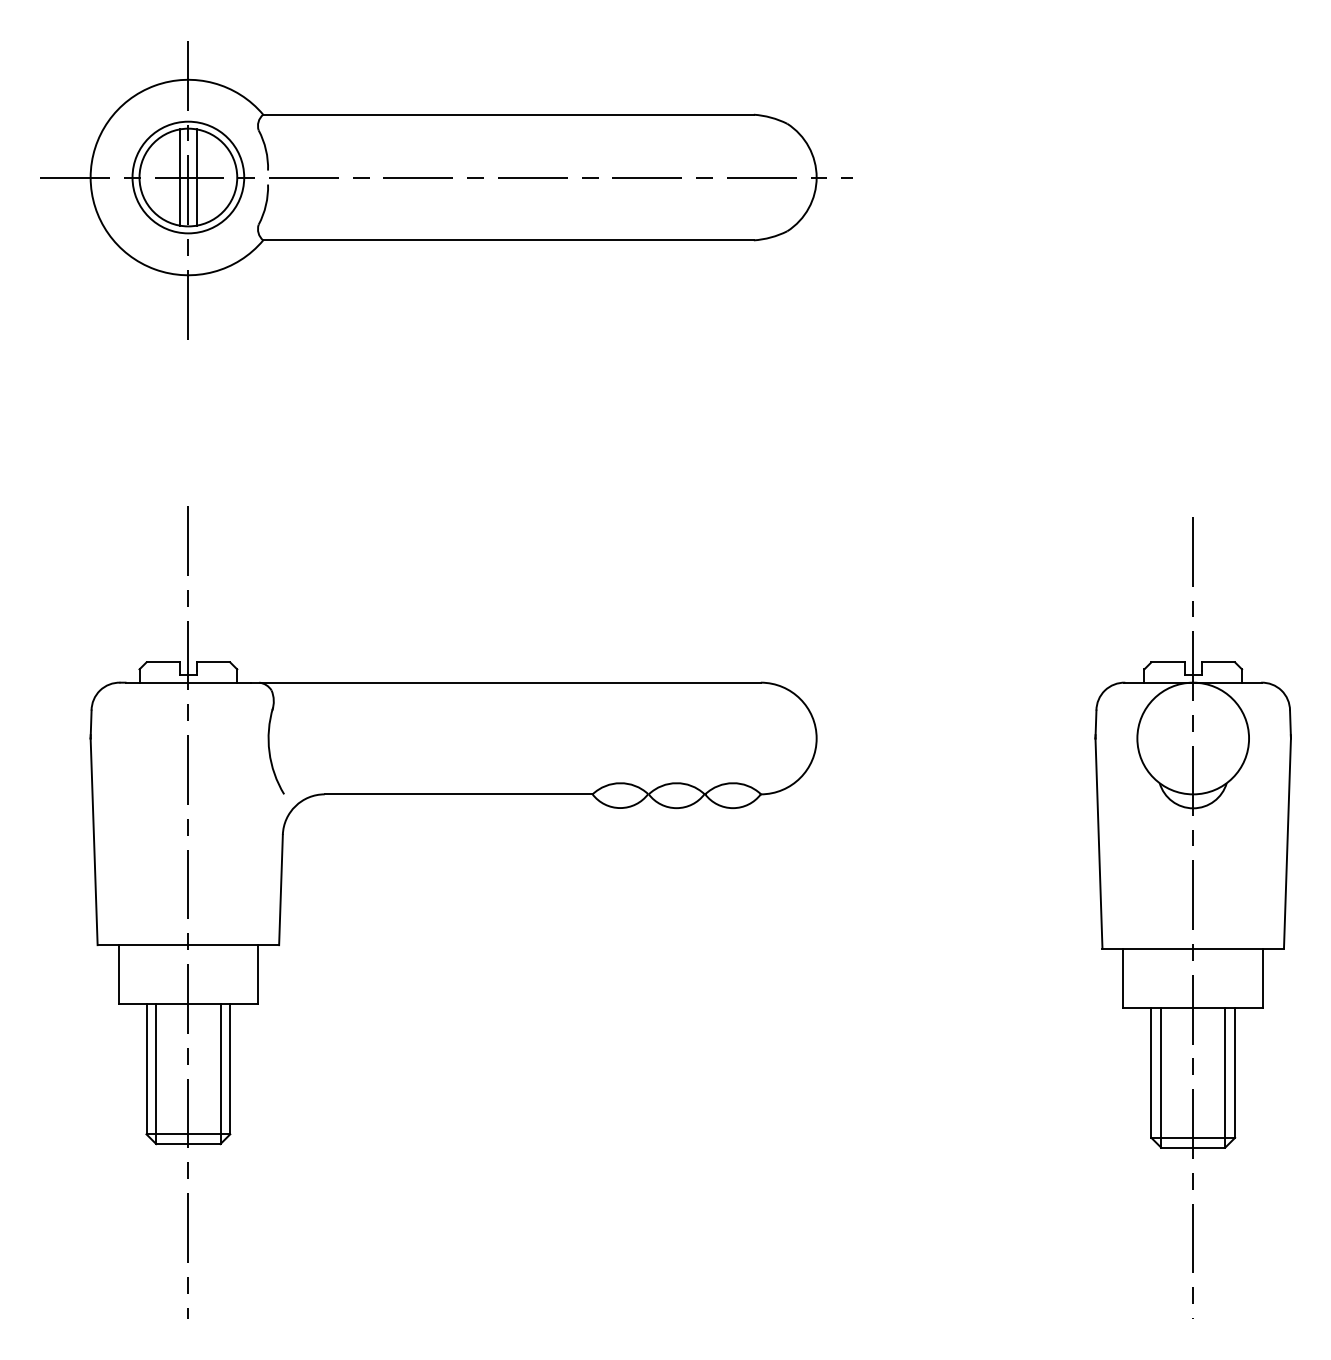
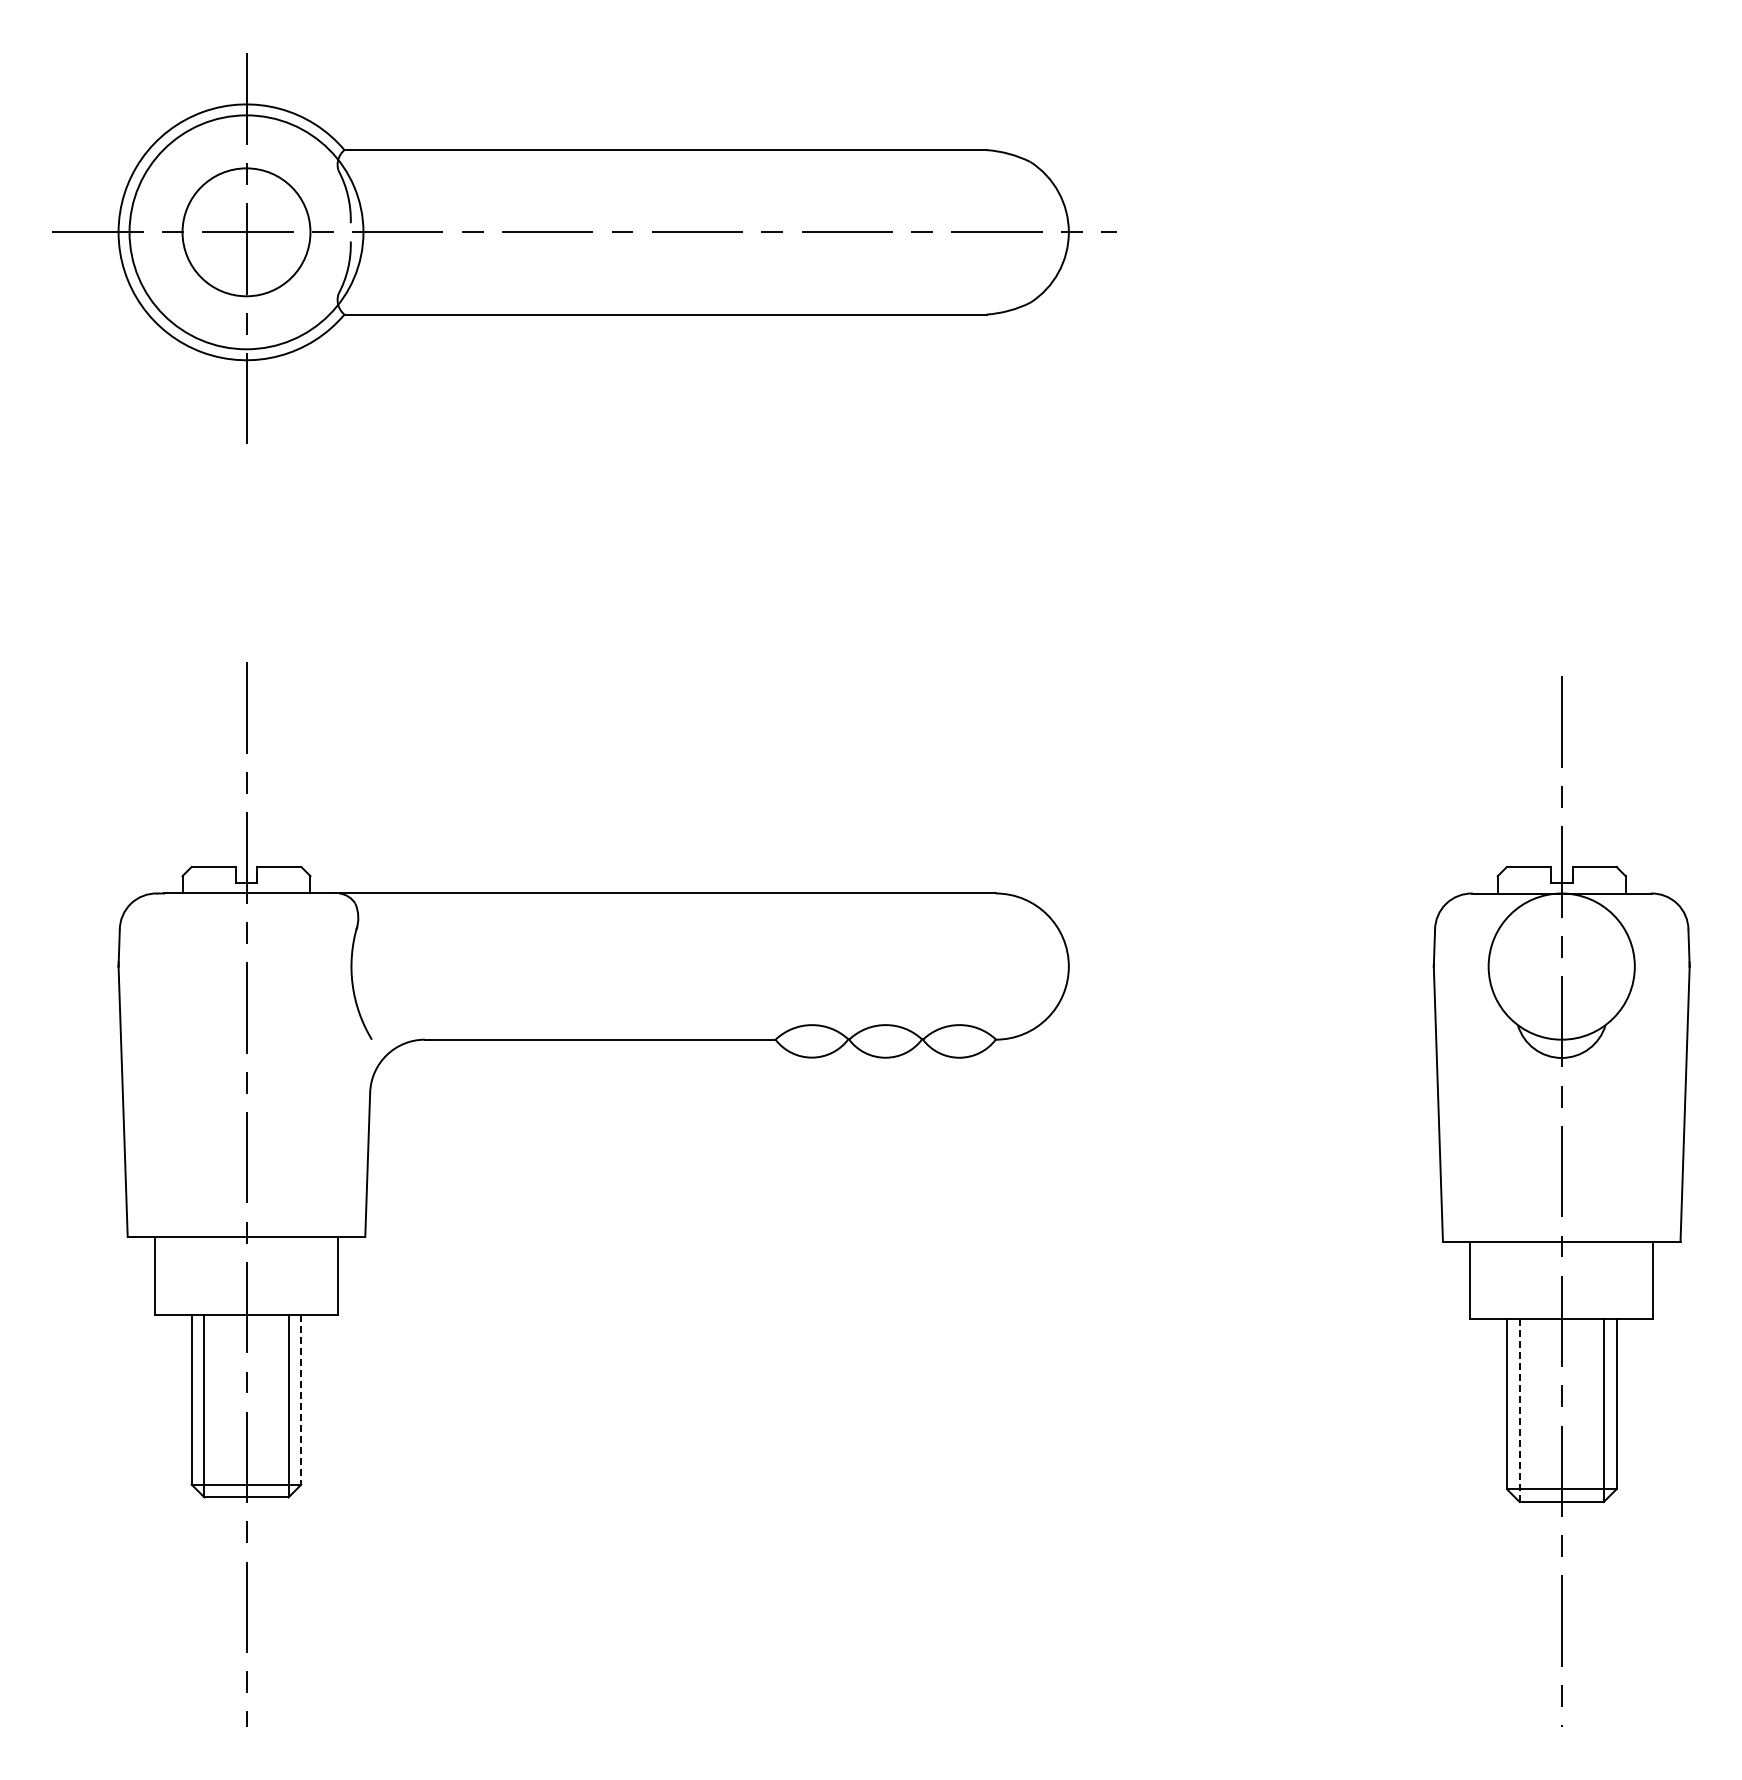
line: (179, 177) -> (235, 232), removed
circle: (188, 177) -> (246, 232), size x1.6
line: (196, 177) -> (257, 232), removed
line: (230, 1069) -> (301, 1399), solid -> dashed
line: (1160, 1078) -> (1519, 1411), solid -> dashed

